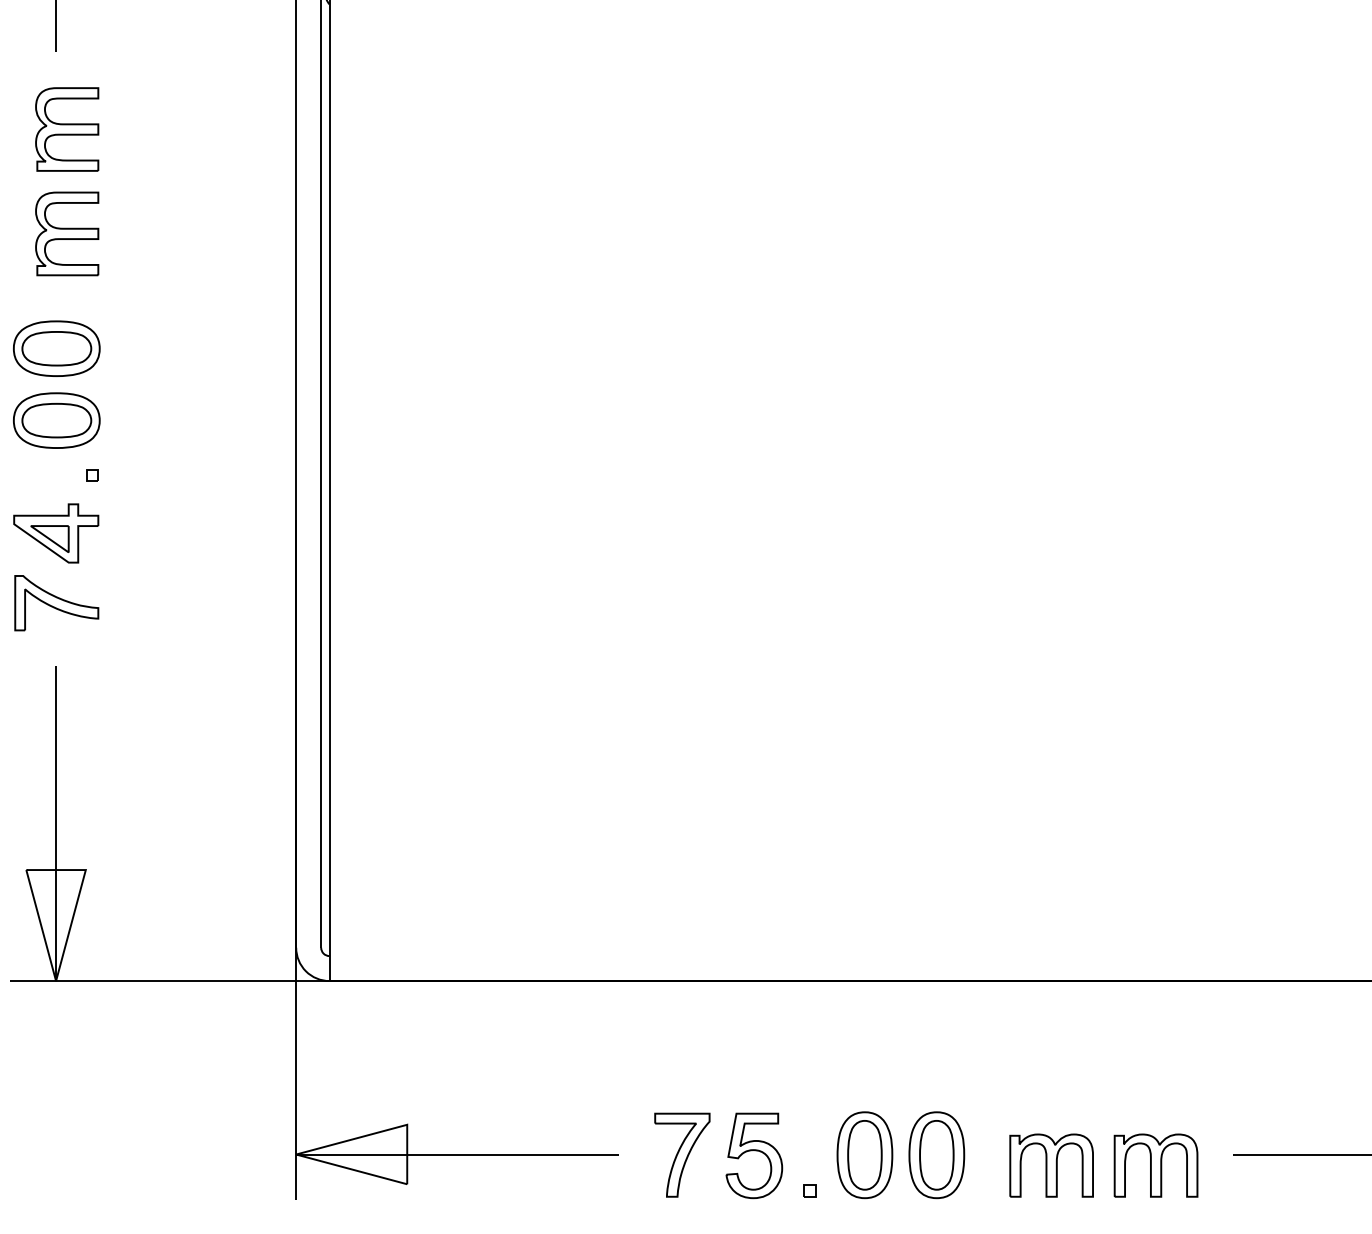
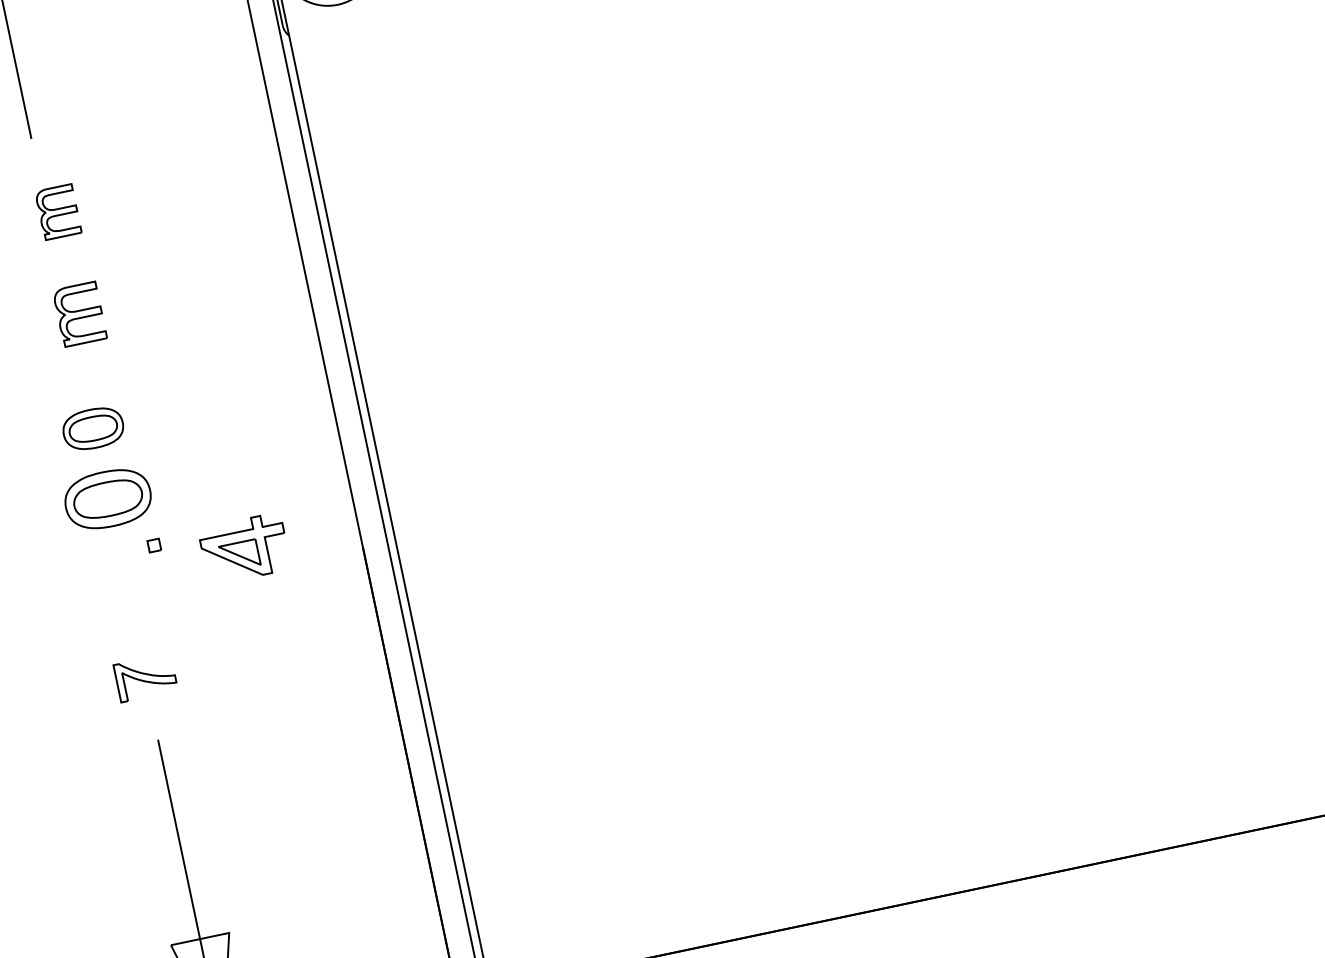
part: (67, 129) -> (58, 212), size x0.6
part: (67, 233) -> (80, 313), size x0.7
part: (56, 348) -> (92, 428), size x0.7
part: (56, 533) -> (245, 548), moved
part: (56, 603) -> (145, 678), size x0.7

